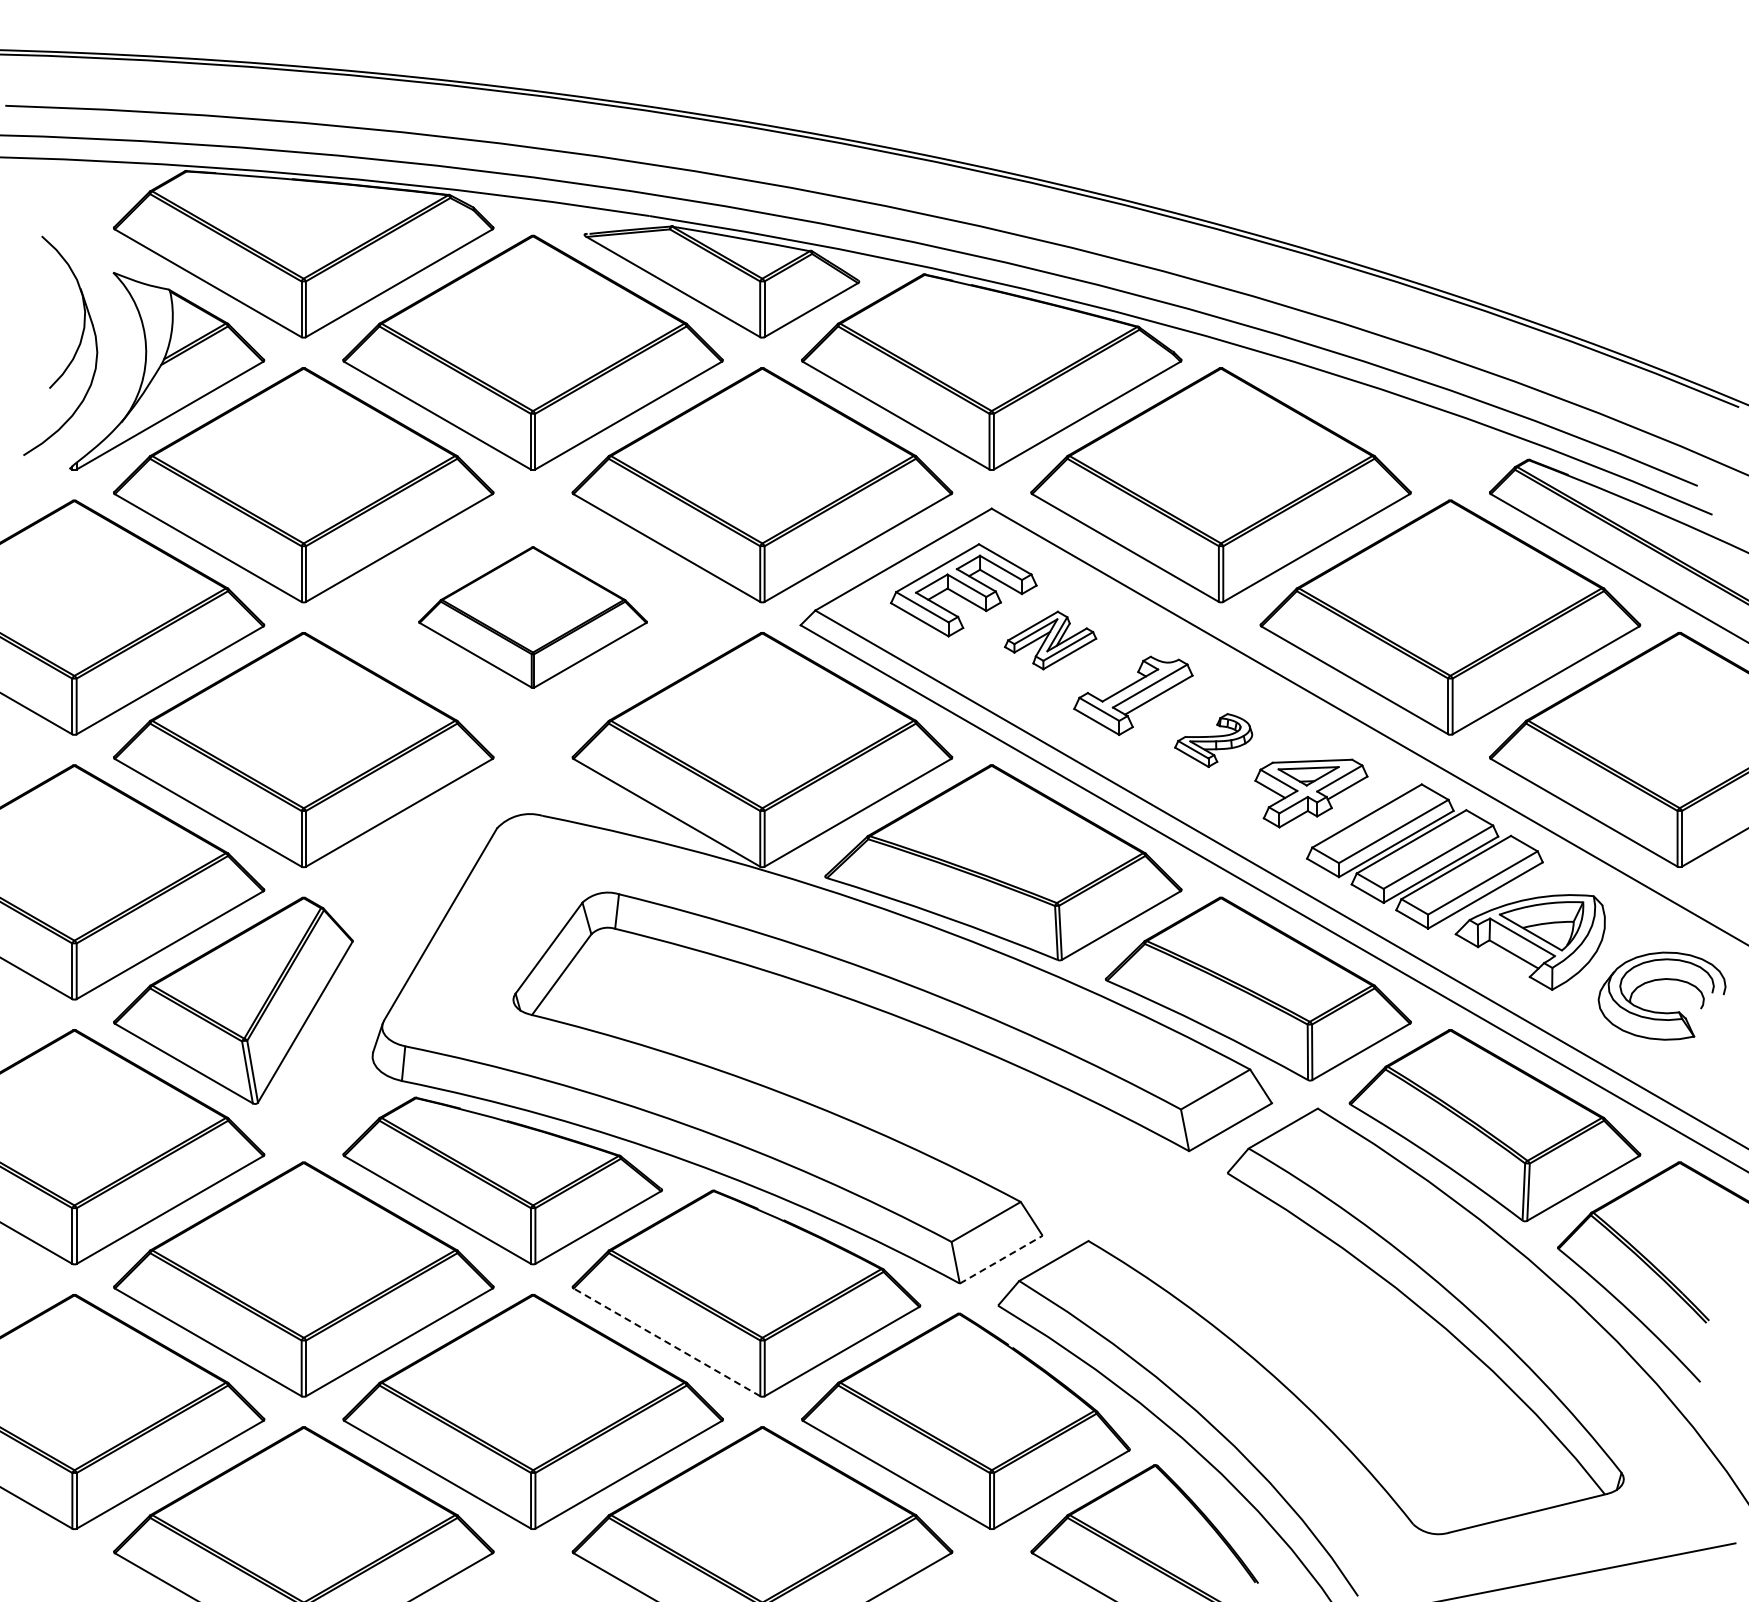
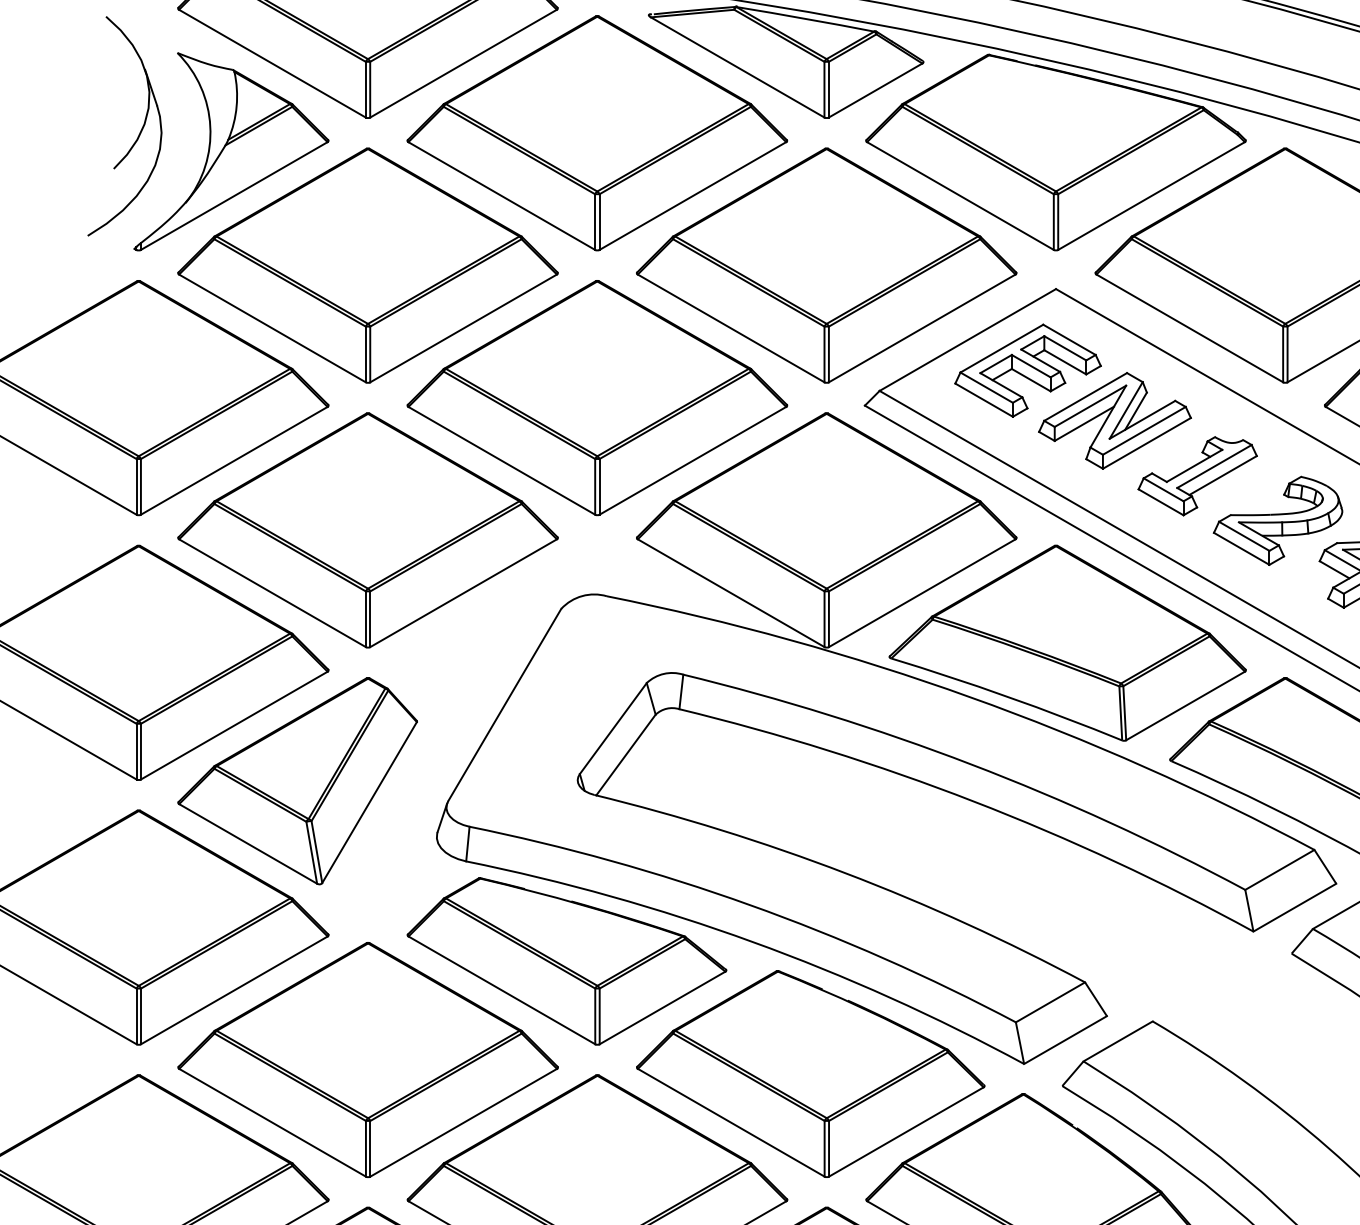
part: (532, 617) -> (596, 397), size x1.67
part: (1050, 640) -> (1114, 420), size x1.67
part: (1213, 740) -> (1277, 520), size x1.67
line: (1001, 1259) -> (1065, 1039), dashed -> solid
line: (666, 1342) -> (730, 1122), dashed -> solid

